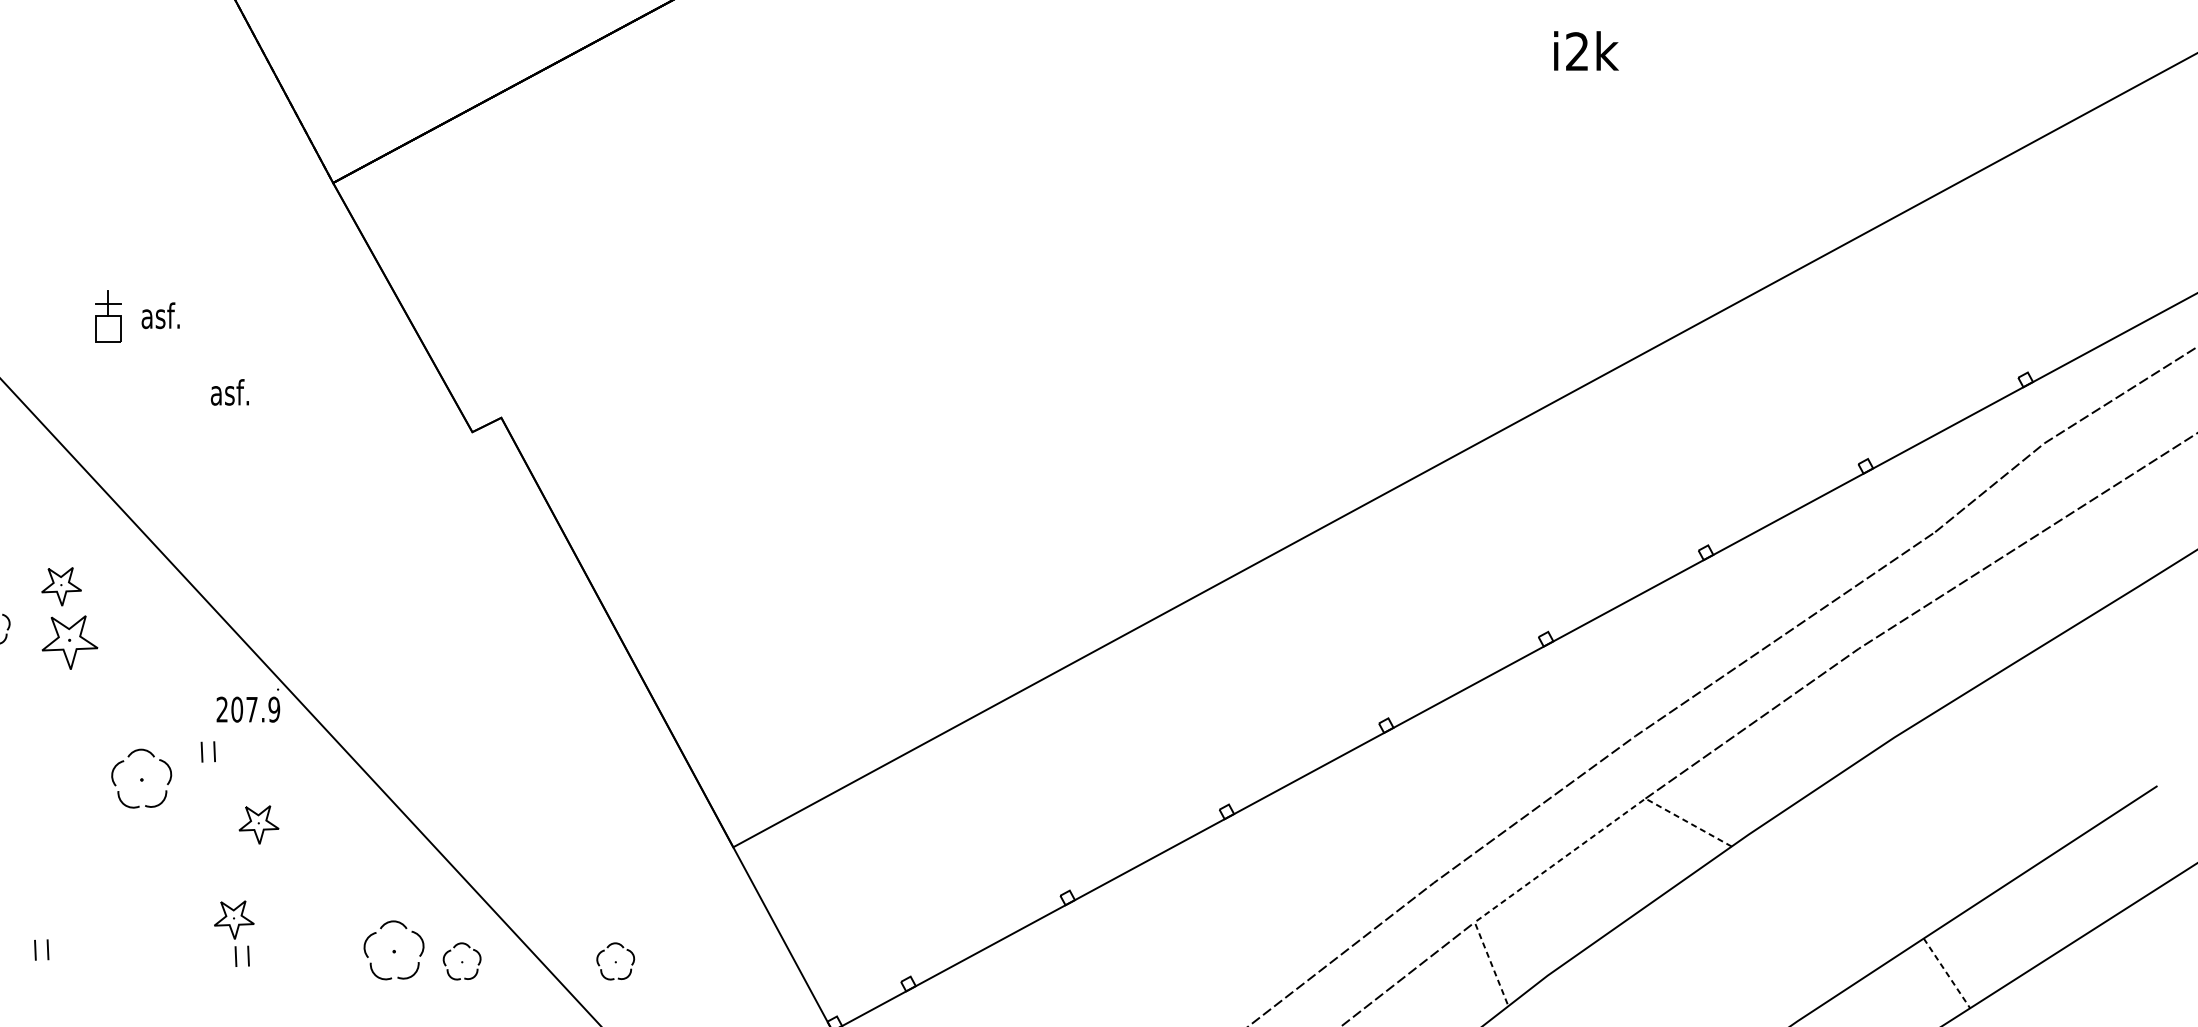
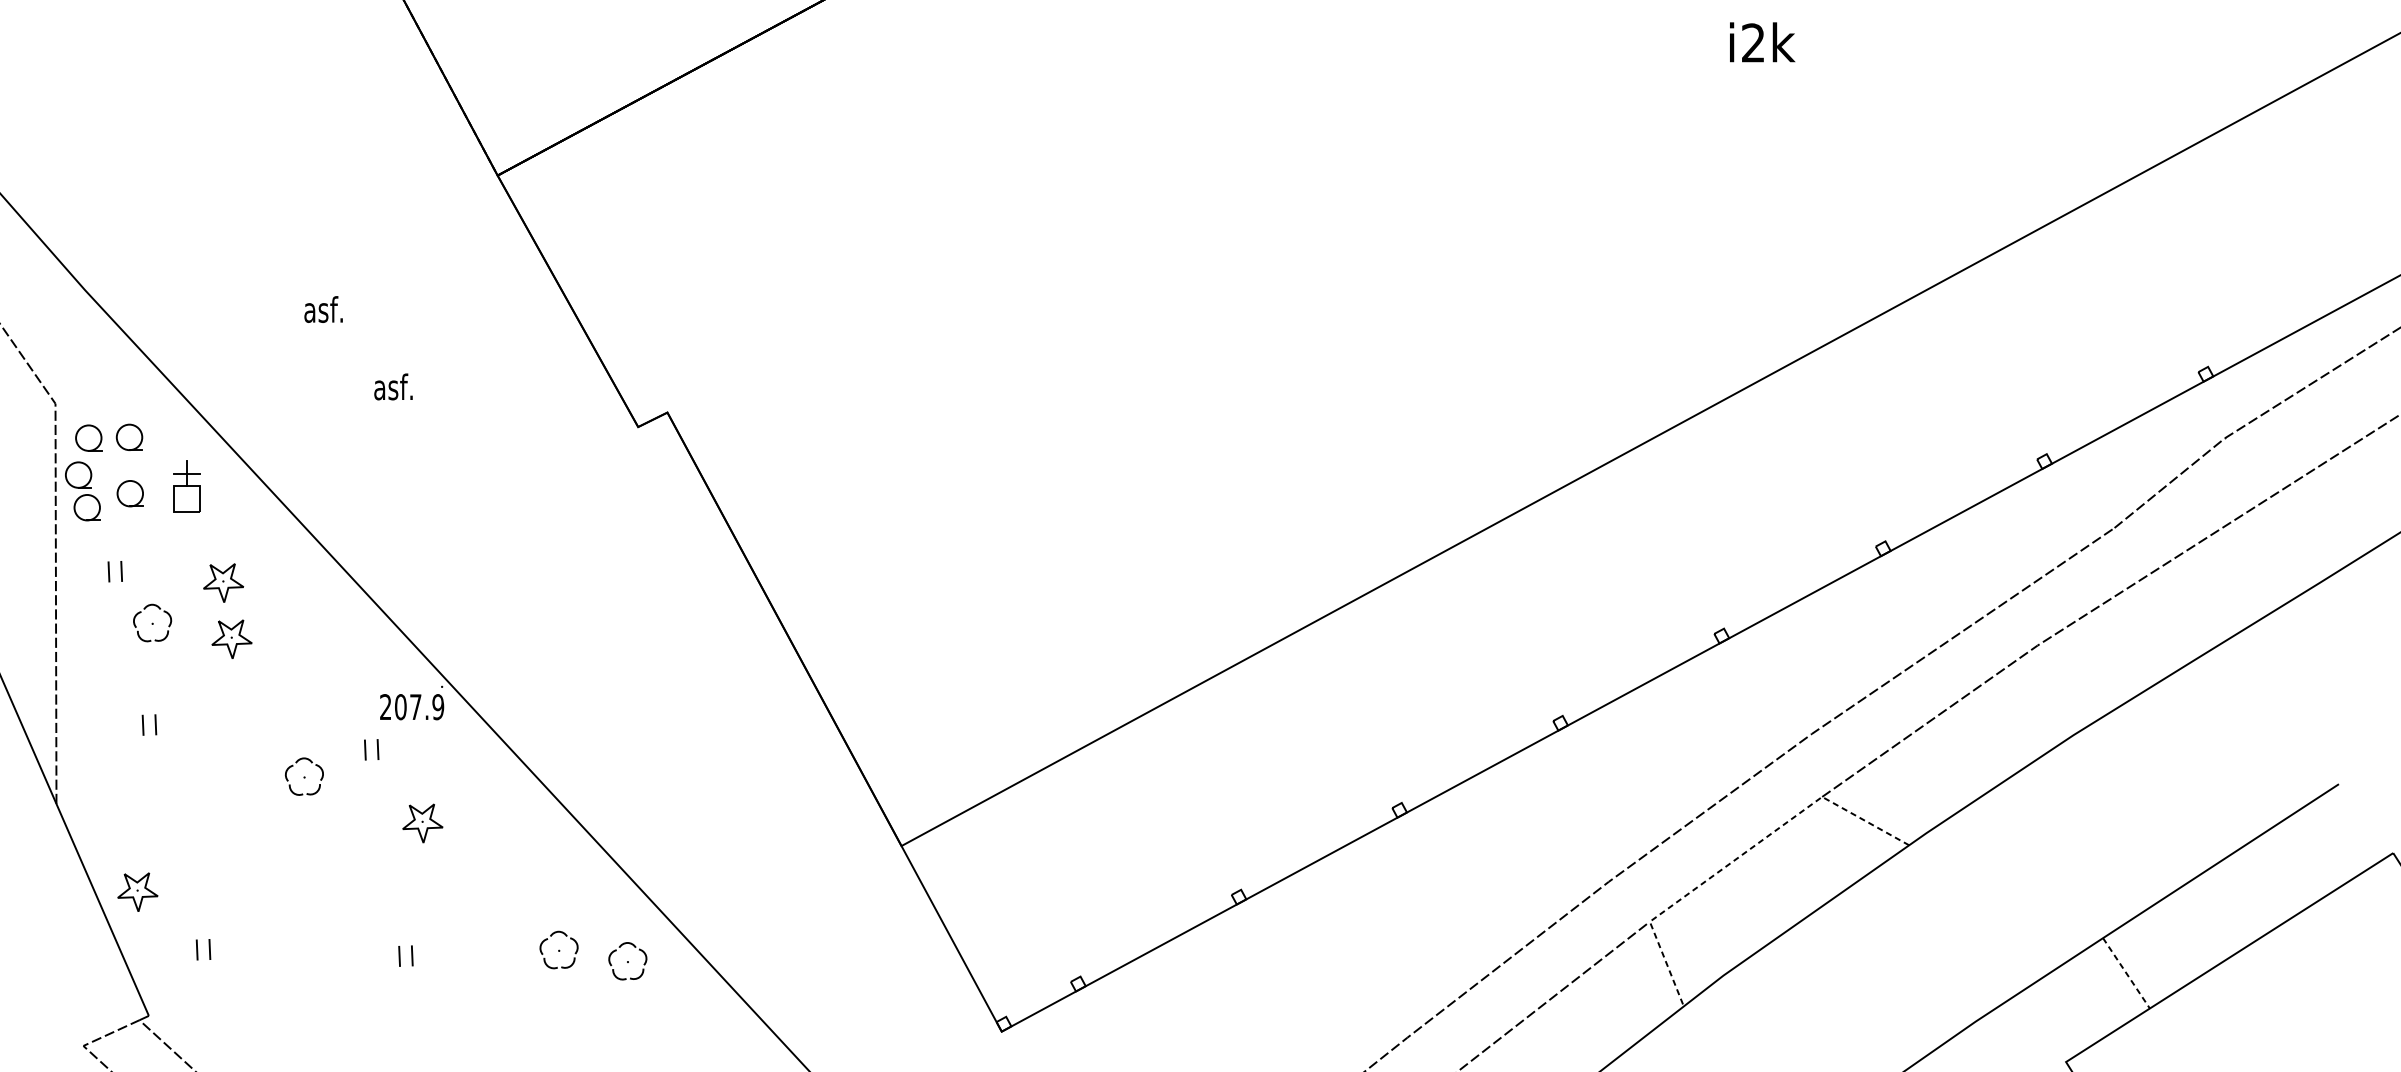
part: (108, 316) -> (186, 486), moved
part: (69, 641) -> (231, 638), size x0.71
part: (141, 778) -> (304, 776), size x0.62
part: (233, 920) -> (397, 919), removed
part: (393, 949) -> (558, 949), size x0.62
part: (615, 961) -> (782, 961), removed

